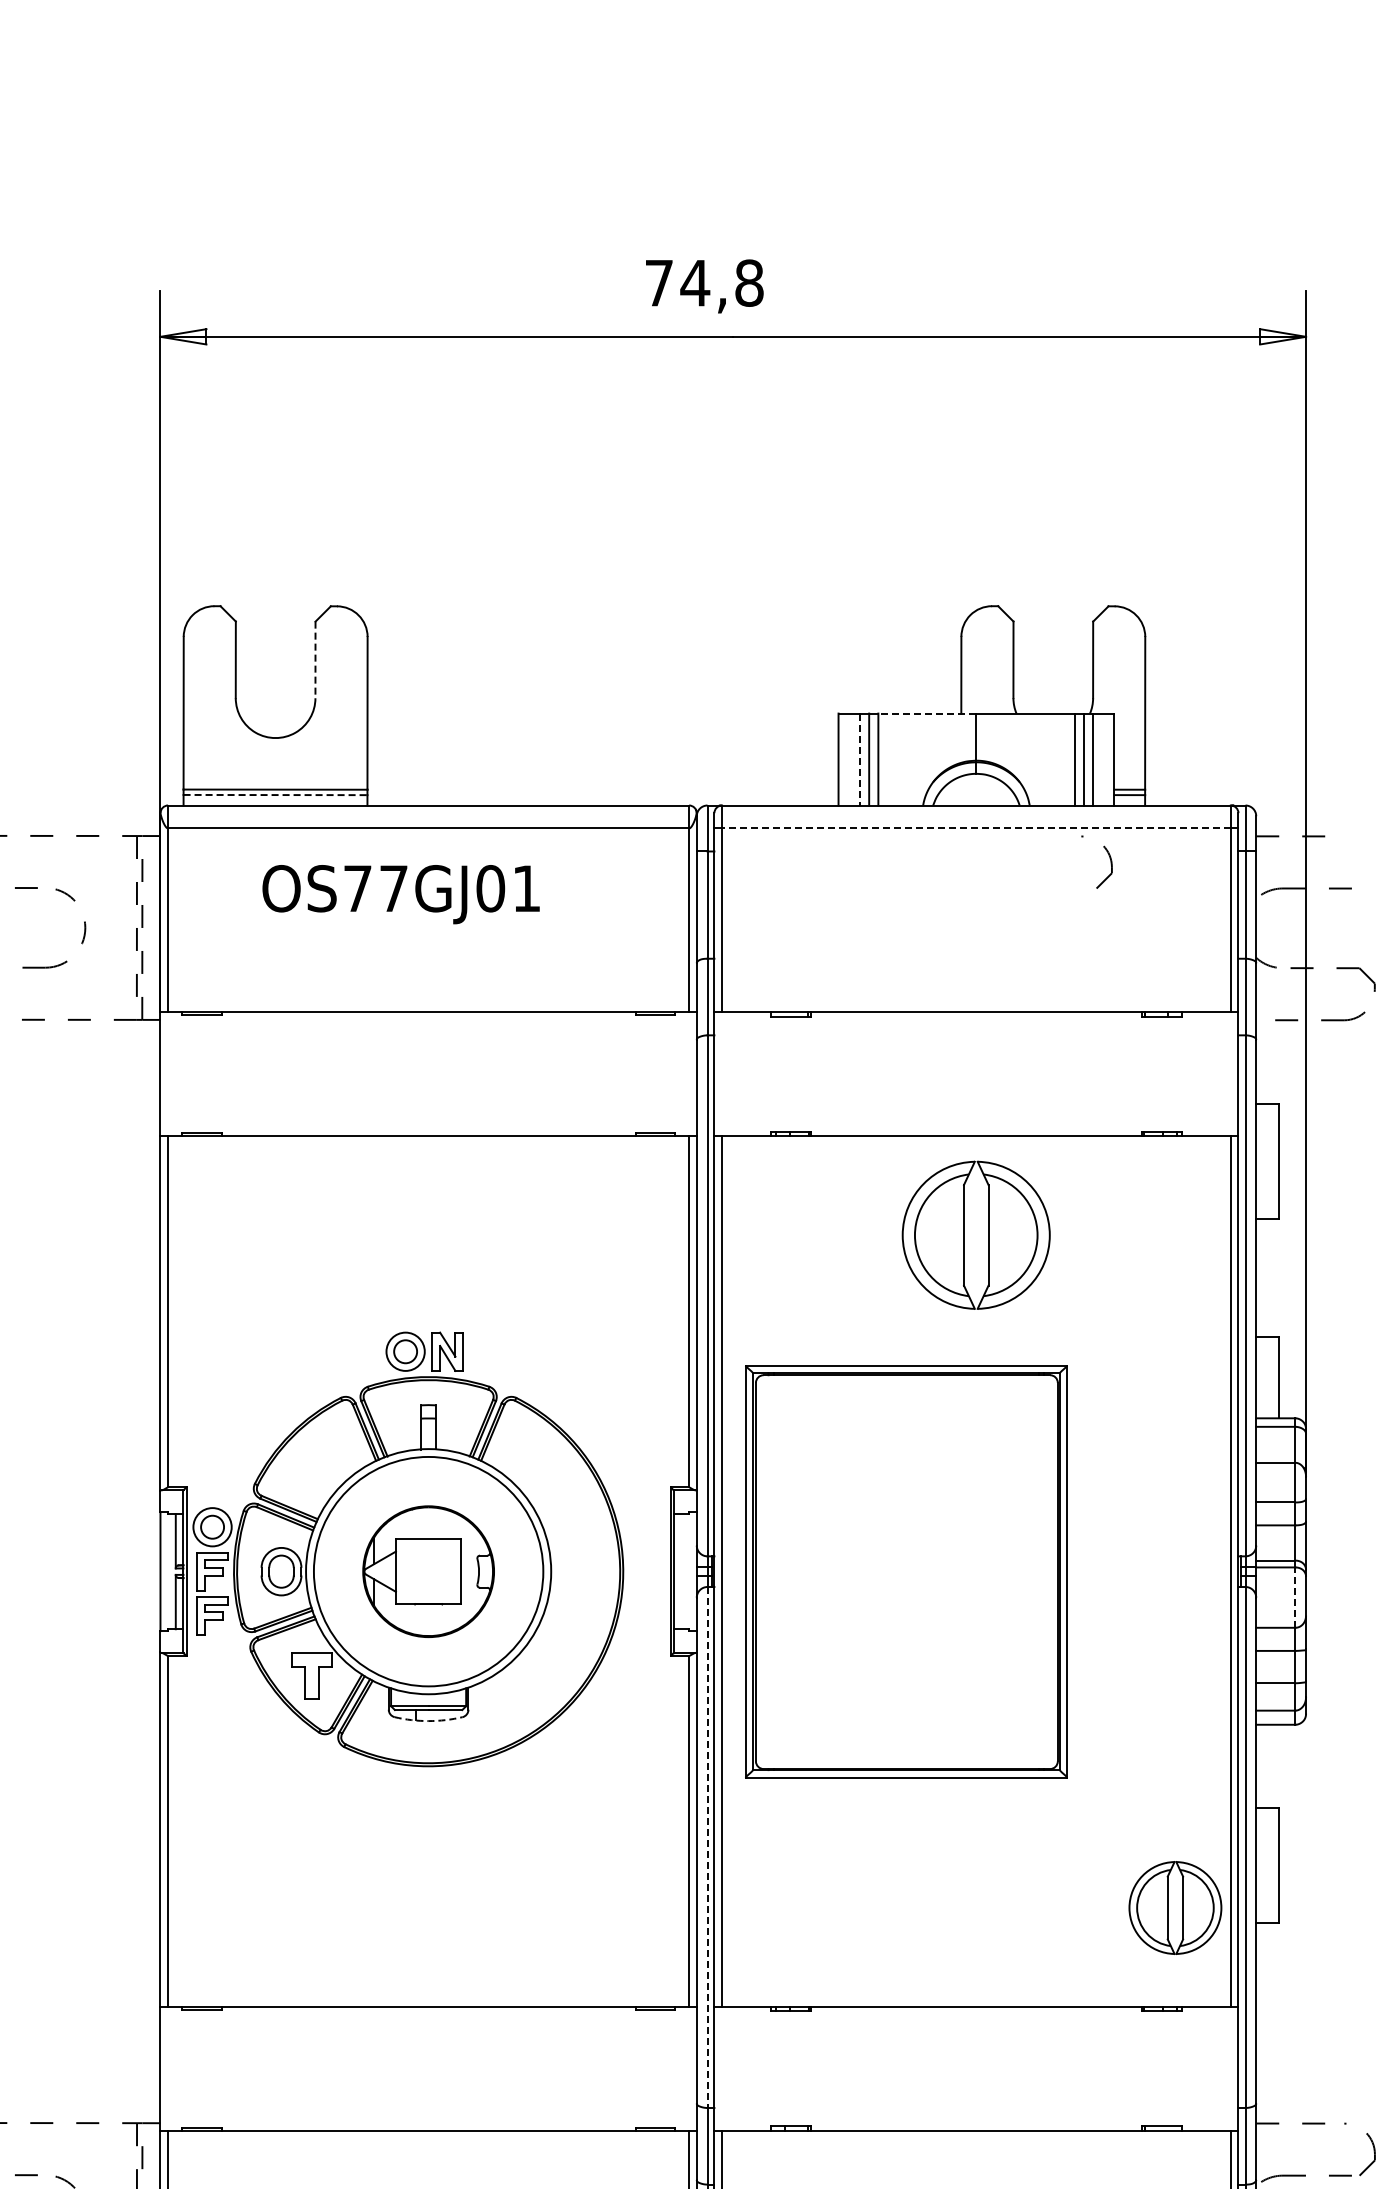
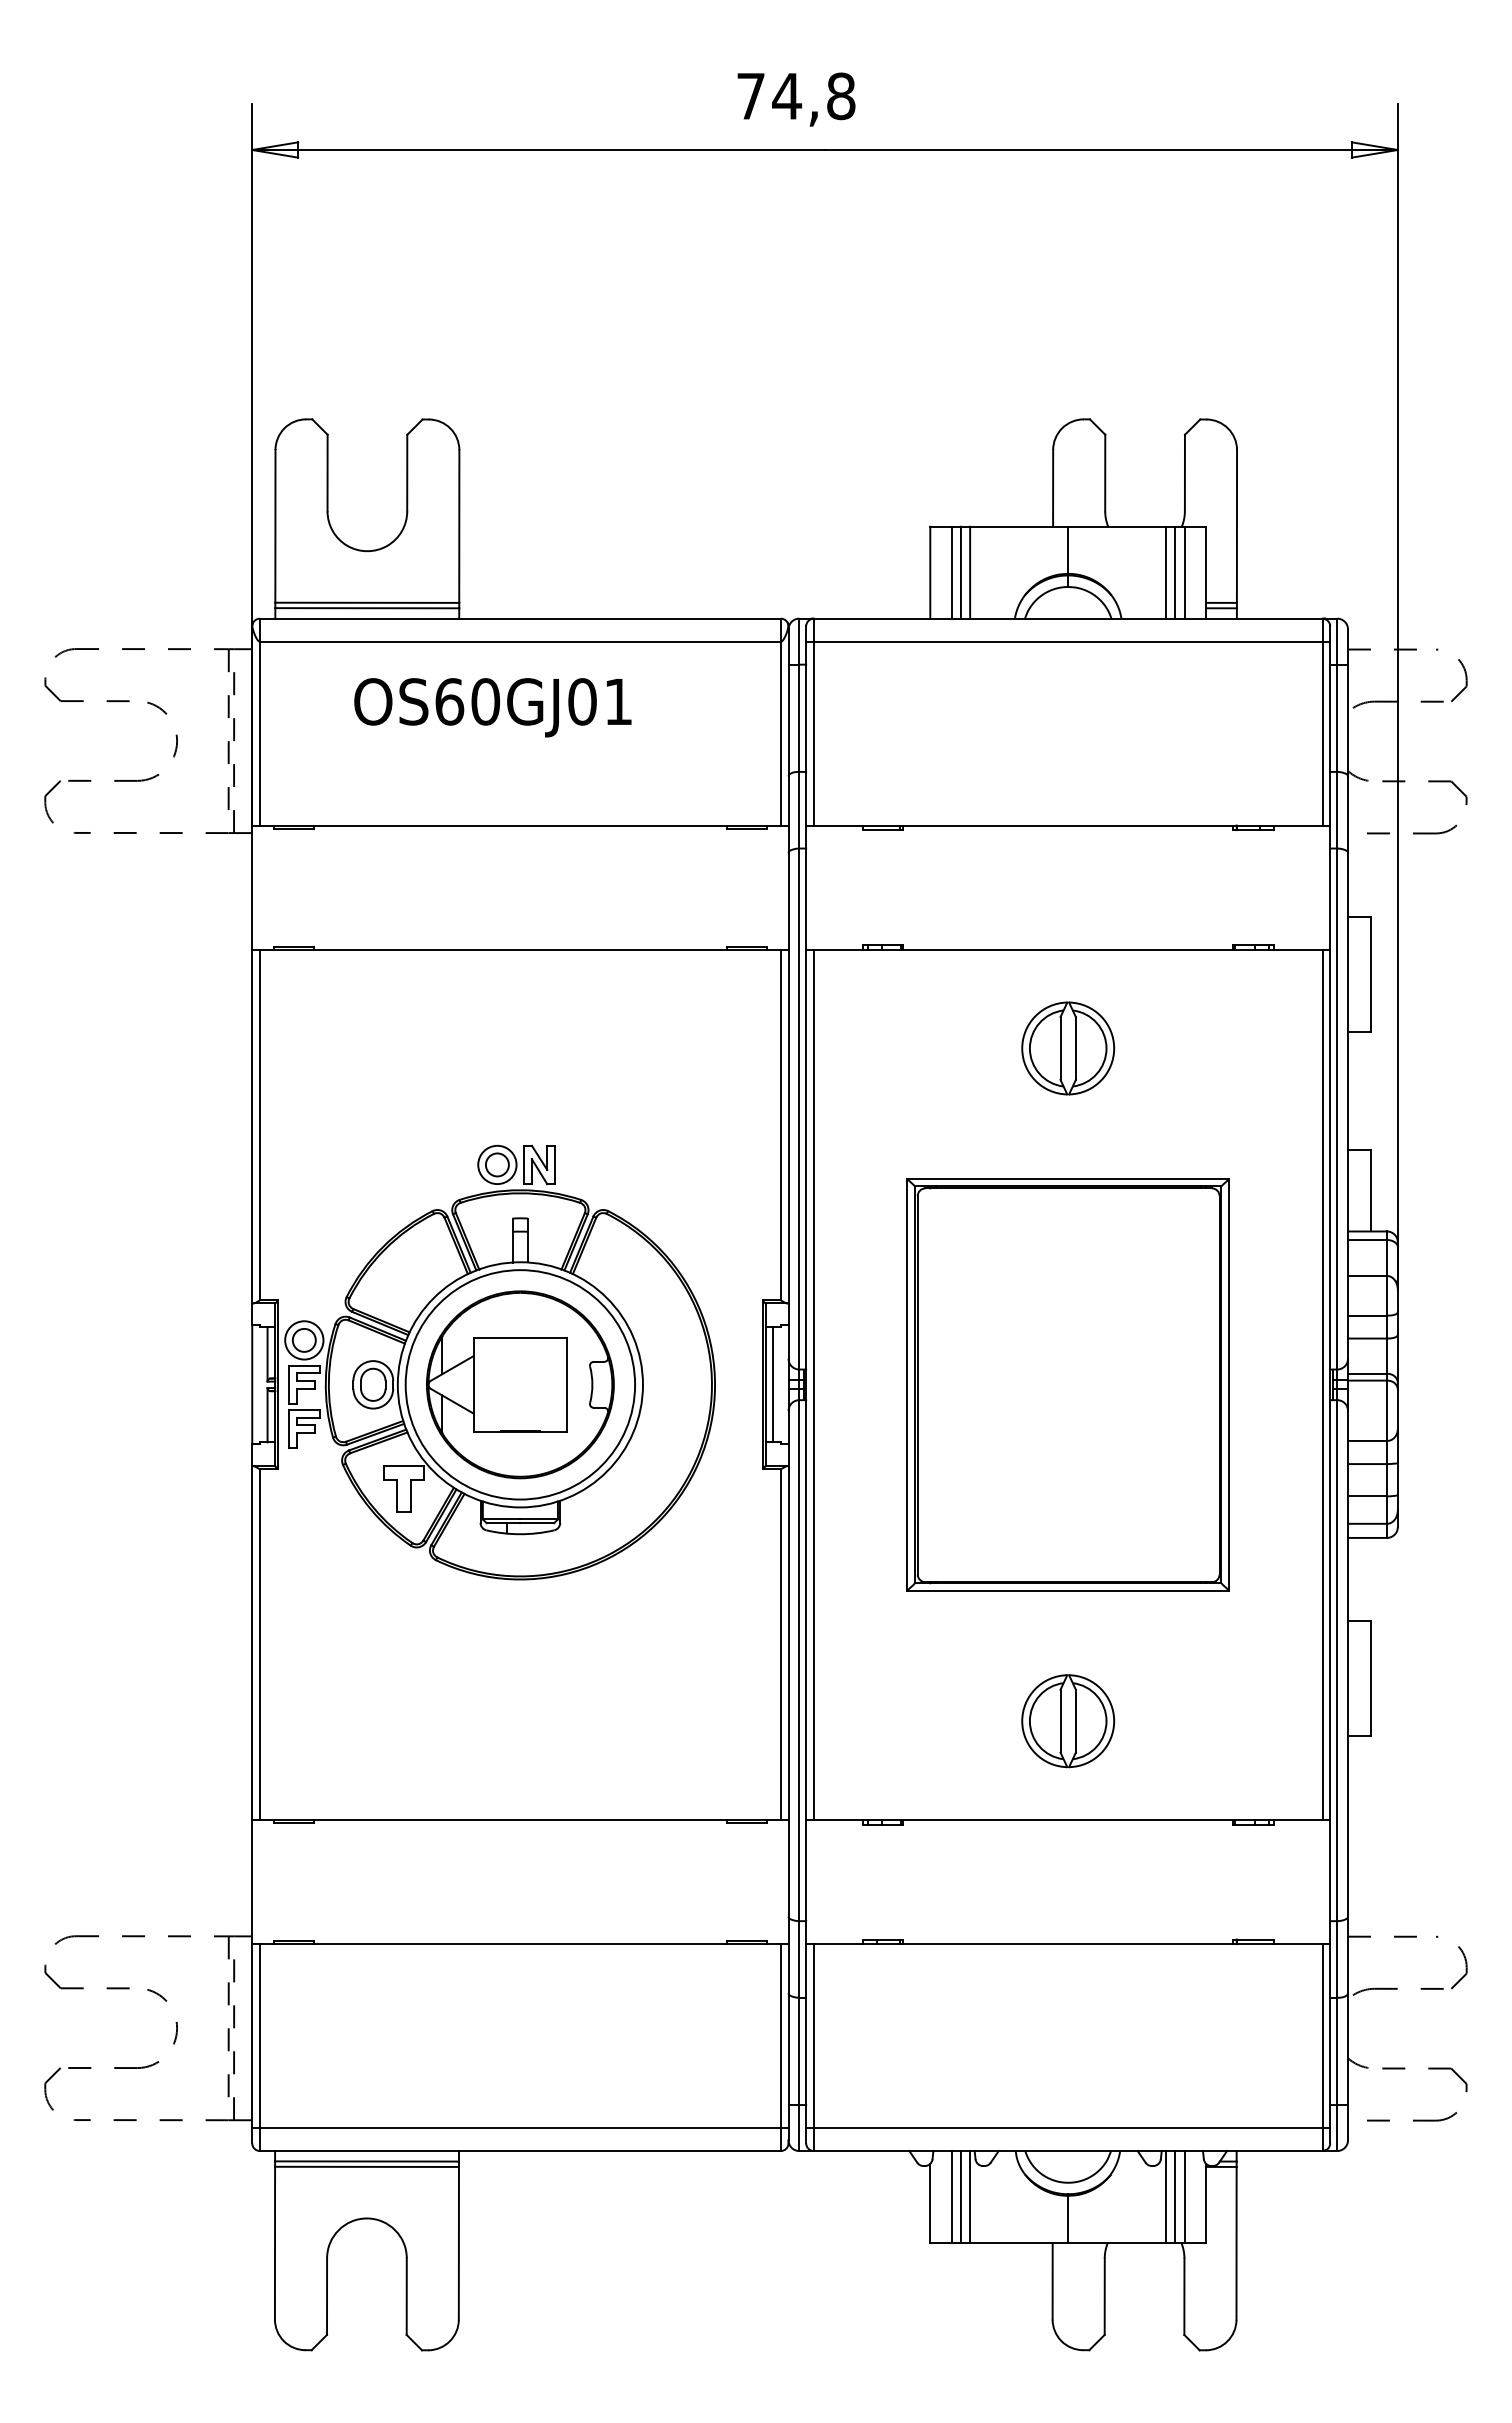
line: (315, 660) -> (407, 473), dashed -> solid
line: (926, 713) -> (1018, 526), dashed -> solid
line: (859, 759) -> (951, 572), dashed -> solid
line: (275, 795) -> (367, 608), dashed -> solid
line: (975, 828) -> (1067, 641), dashed -> solid
part: (1108, 856) -> (1463, 669), moved
text: (375, 888) -> (467, 701), OS77GJ01 -> OS60GJ01
part: (976, 1235) -> (1068, 1048), size x0.62
part: (428, 1571) -> (520, 1384), size x1.43
line: (681, 1571) -> (773, 1384), added
part: (905, 1571) -> (1067, 1384), moved
line: (1295, 1597) -> (1387, 1410), dashed -> solid
arc: (428, 1721) -> (520, 1534), dashed -> solid
line: (707, 1848) -> (799, 1661), dashed -> solid
part: (1175, 1908) -> (1068, 1721), moved

